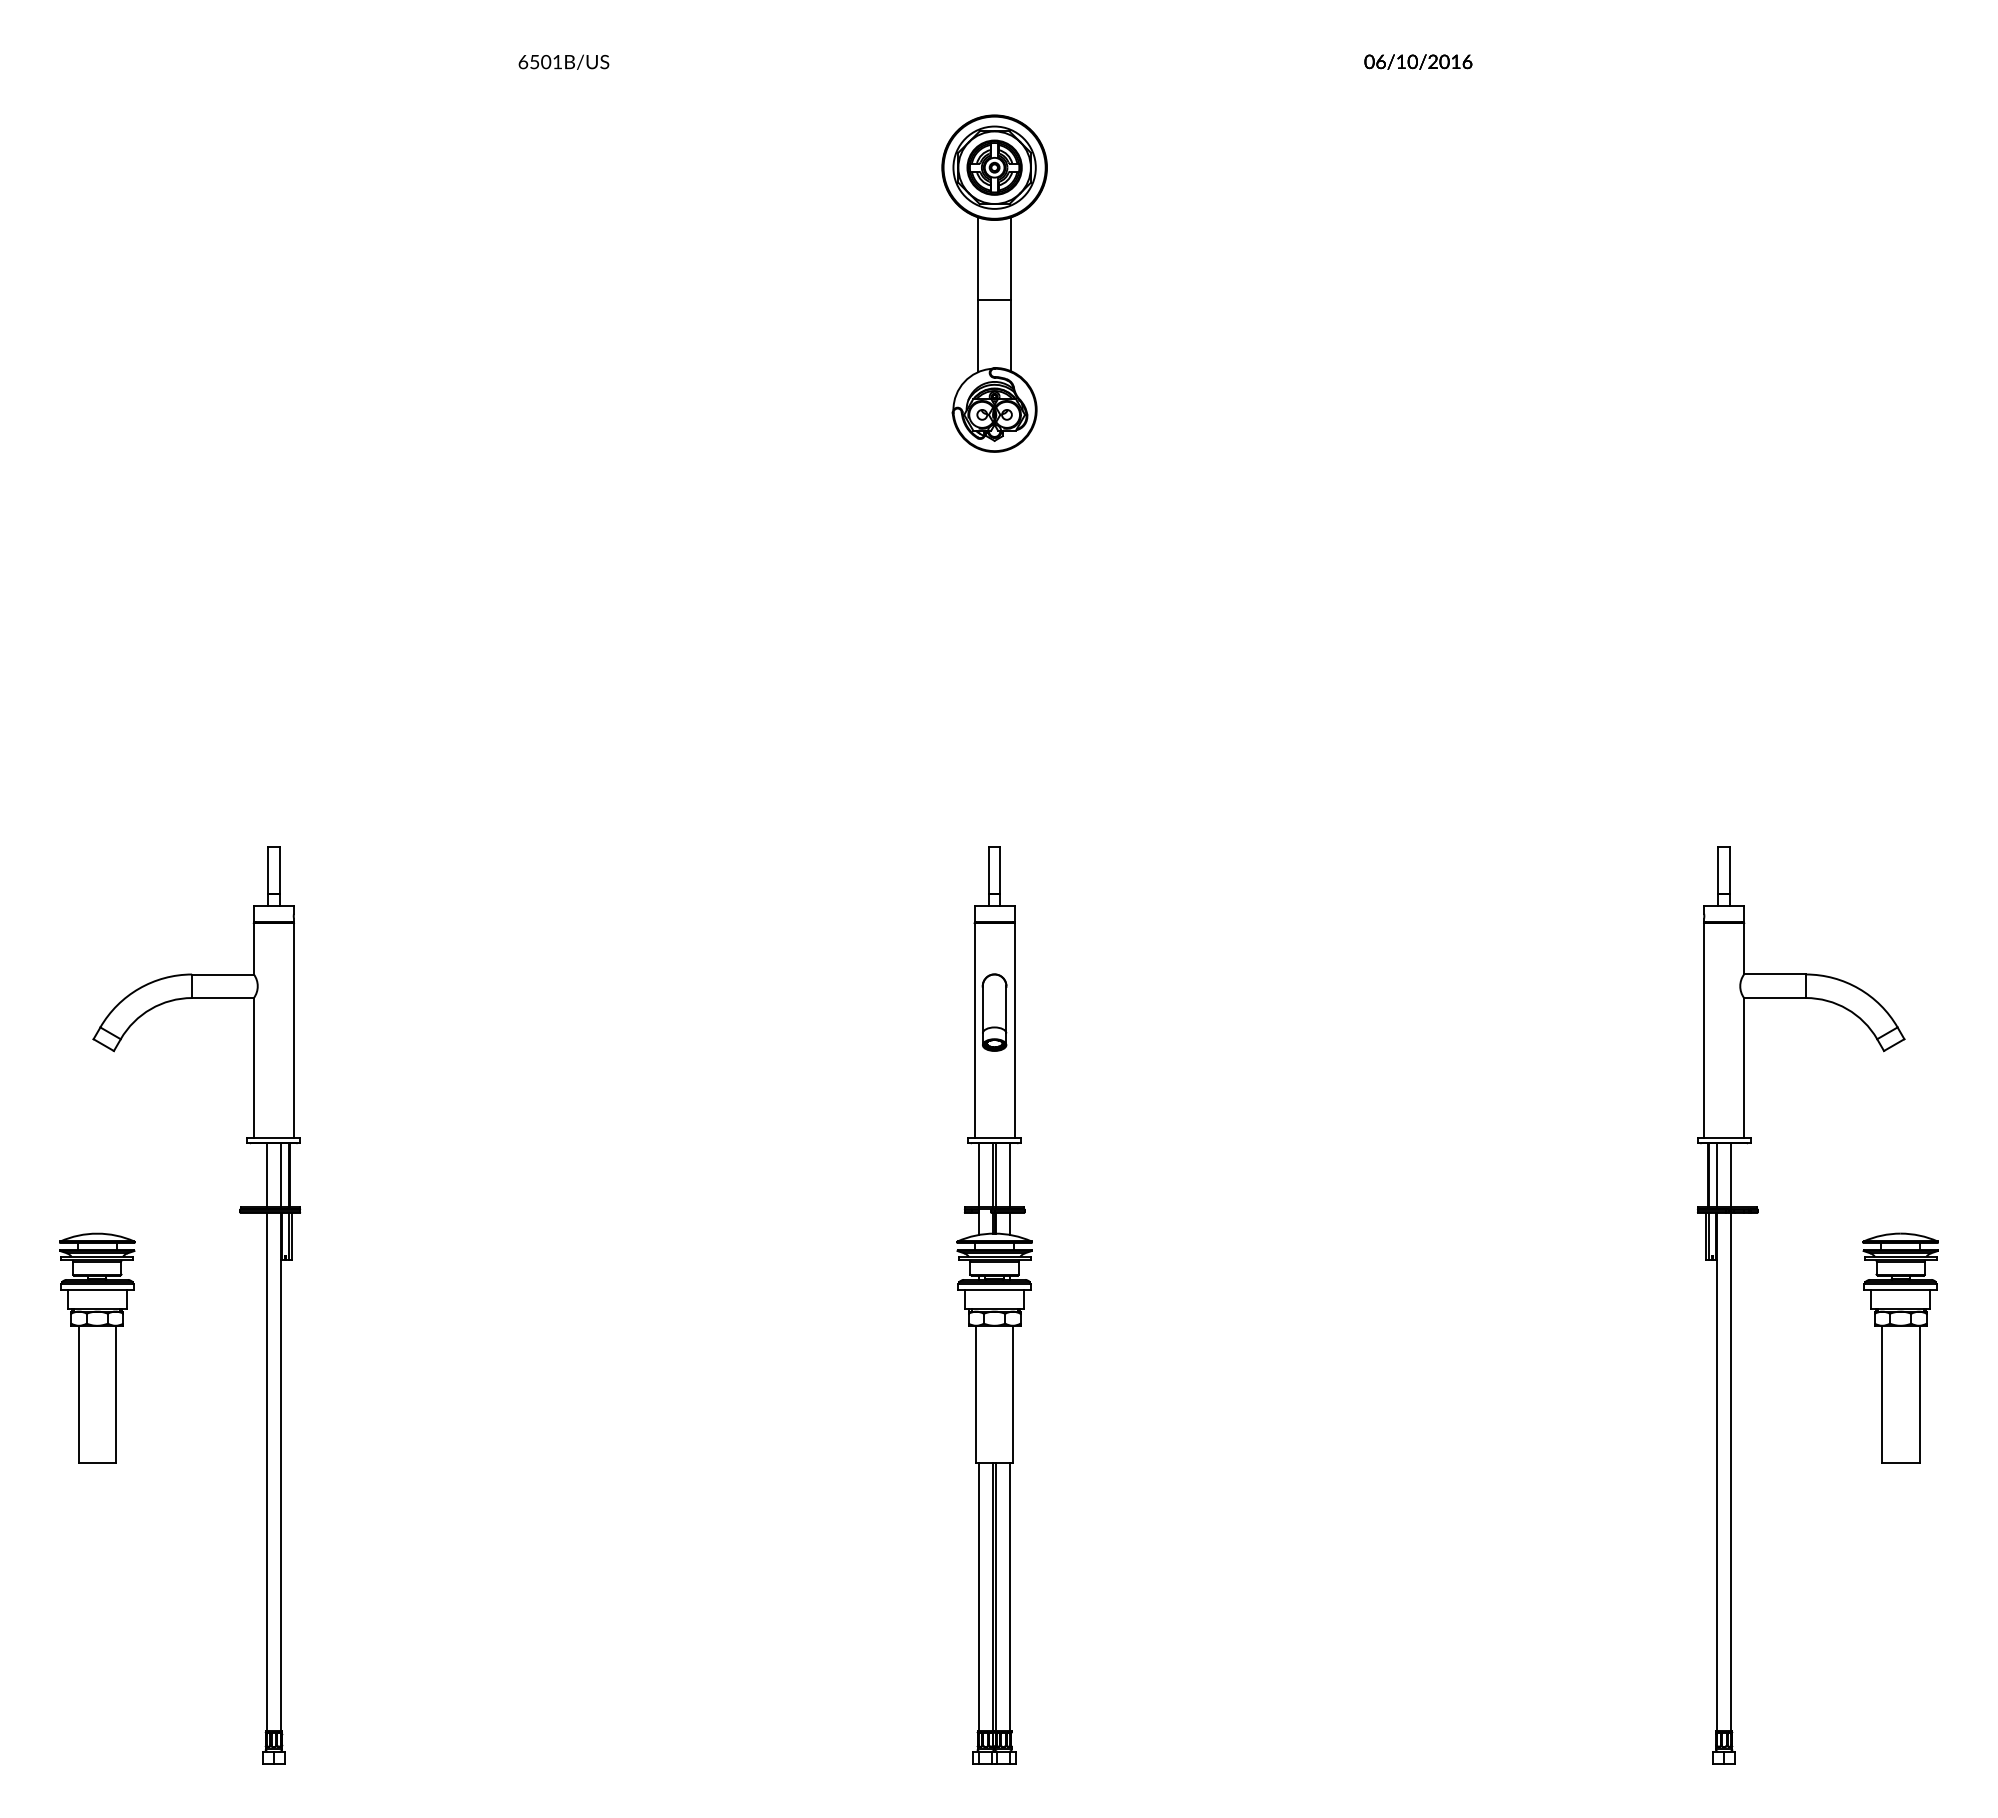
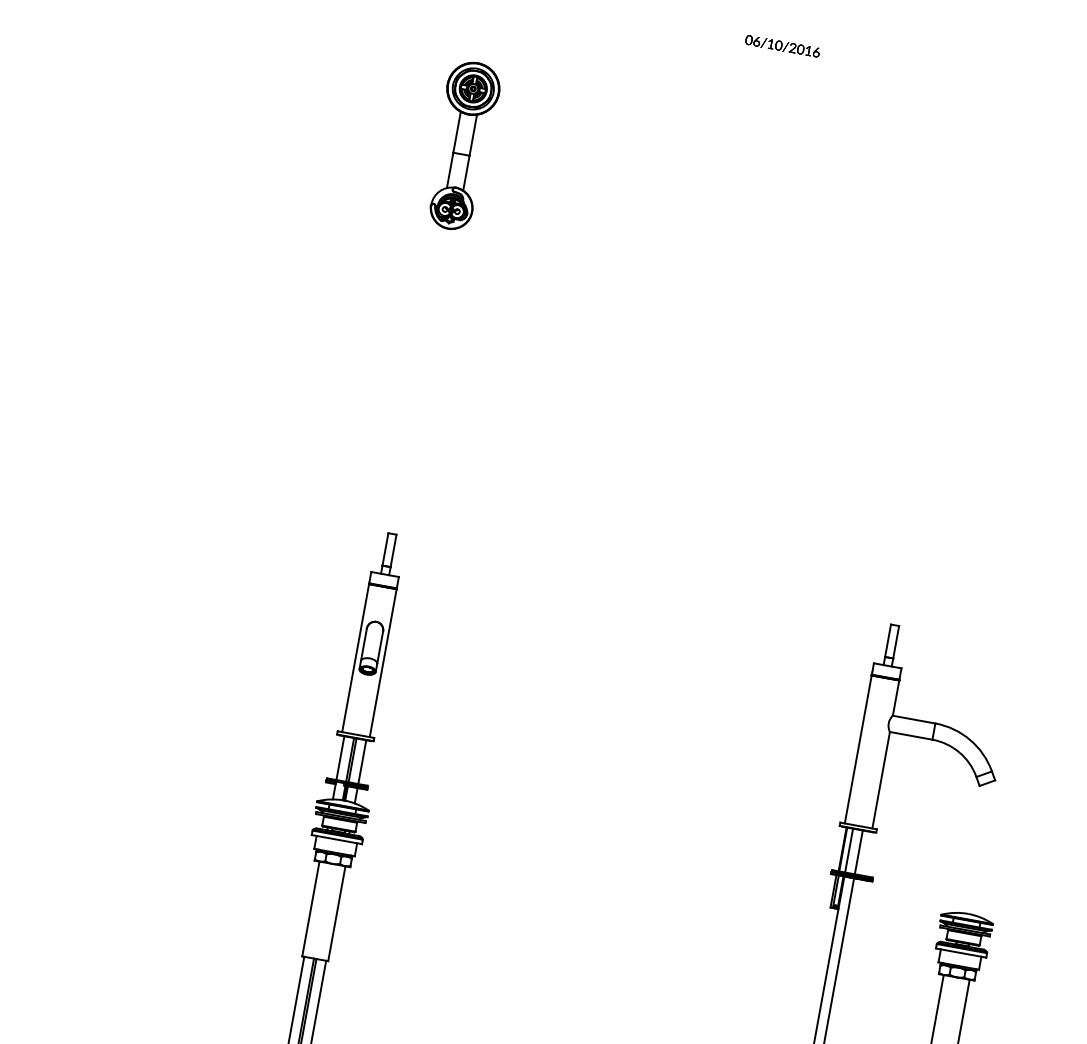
part: (994, 283) -> (462, 145), size x0.71

